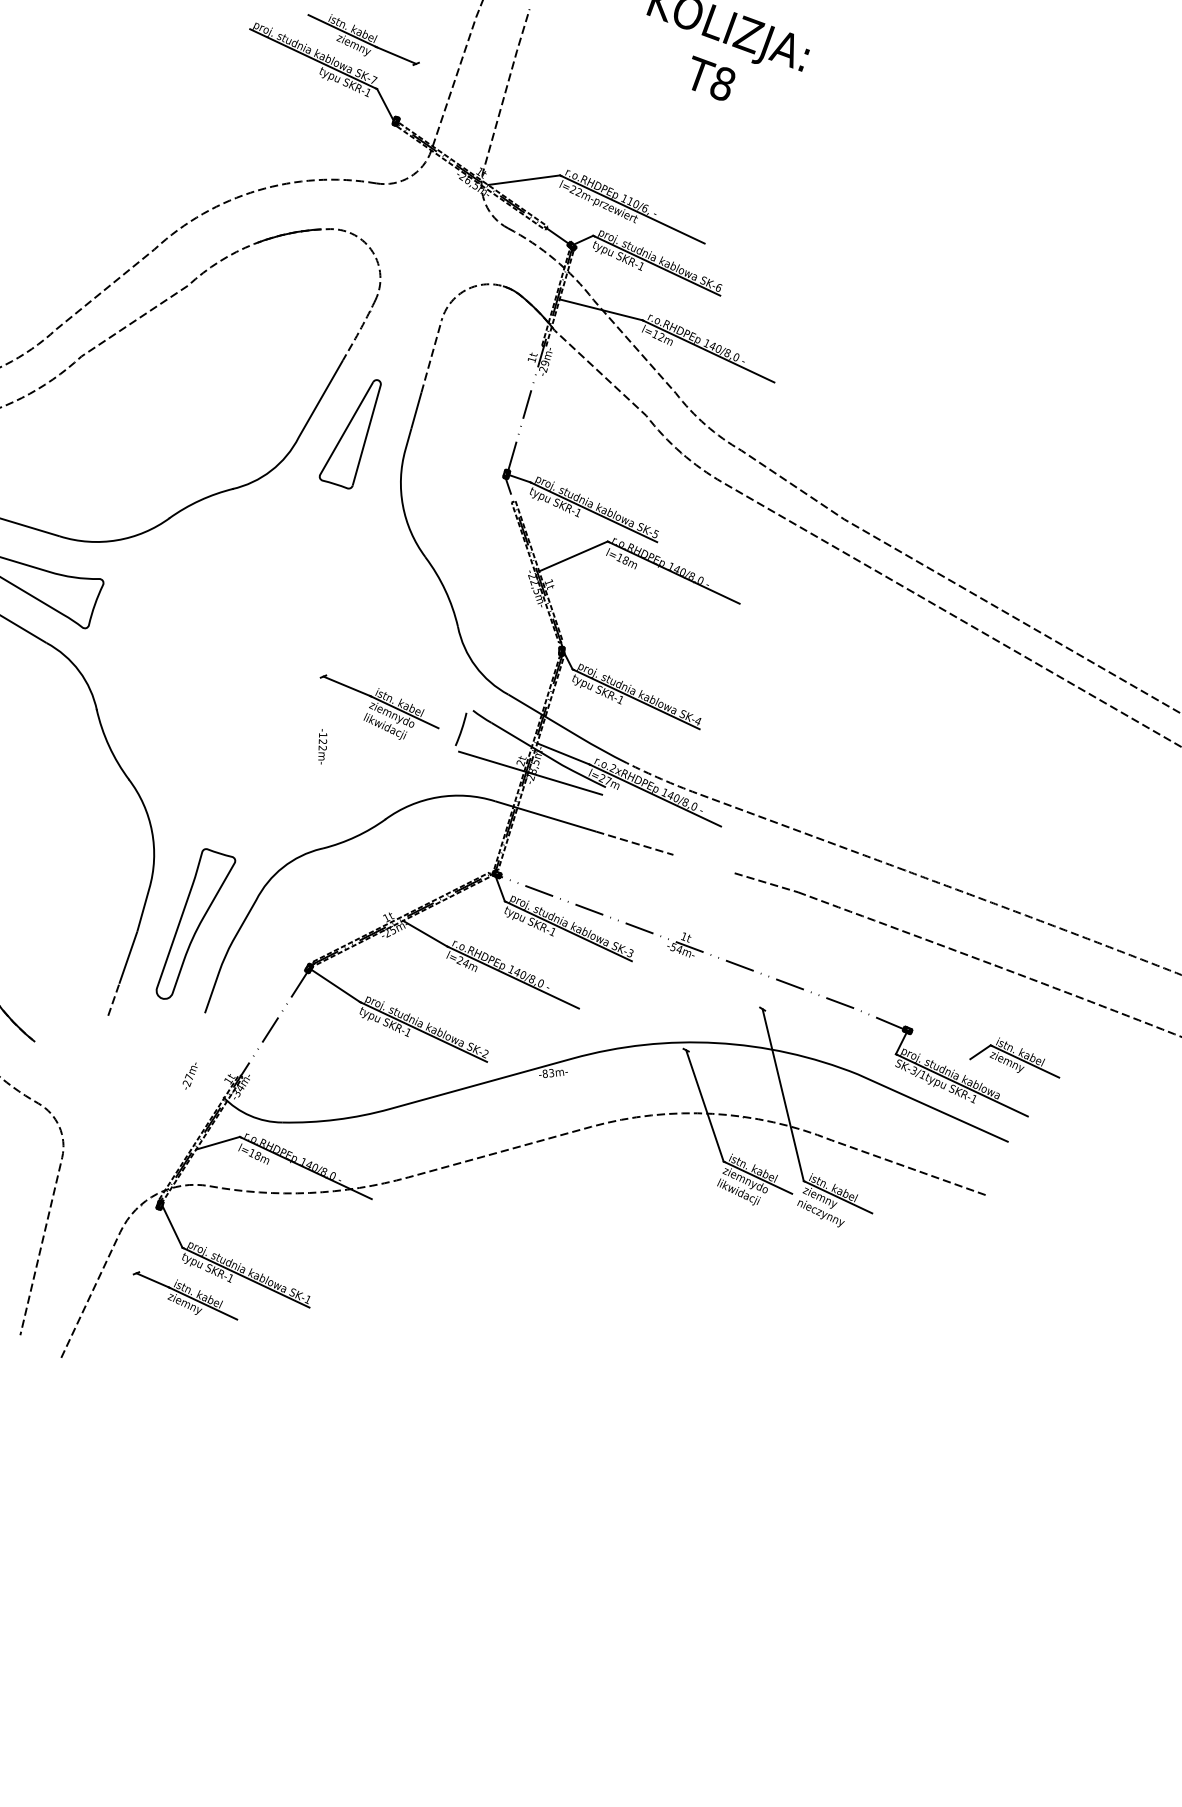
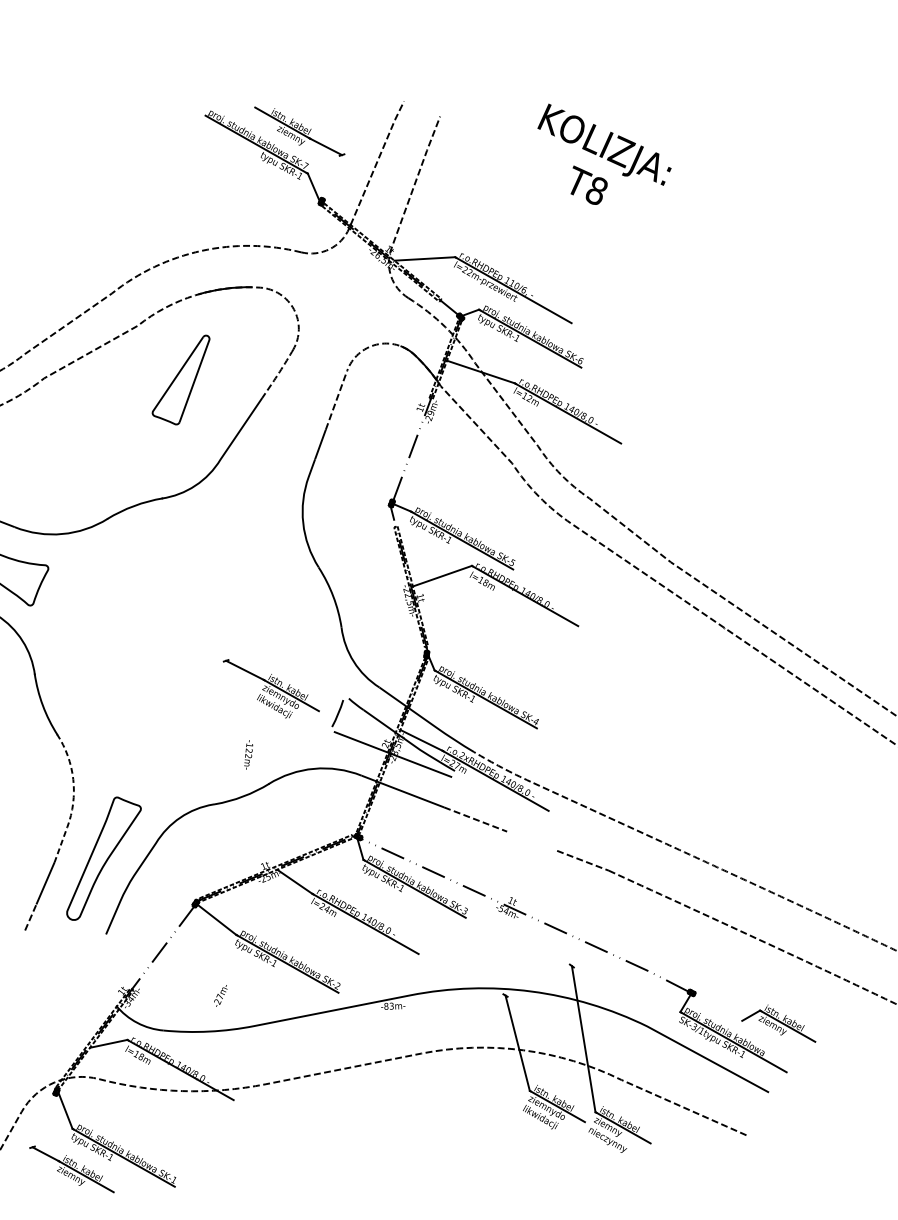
part: (349, 434) -> (180, 379), moved
text: (322, 746) -> (248, 754), moved
line: (153, 852) -> (73, 797), solid -> dashed
text: (189, 1075) -> (220, 995), moved

